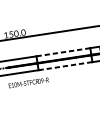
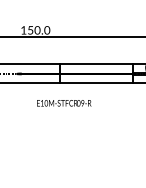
line: (63, 52) -> (96, 64), dashed -> solid
line: (65, 66) -> (96, 83), dashed -> solid
text: (29, 83) -> (64, 103), moved

